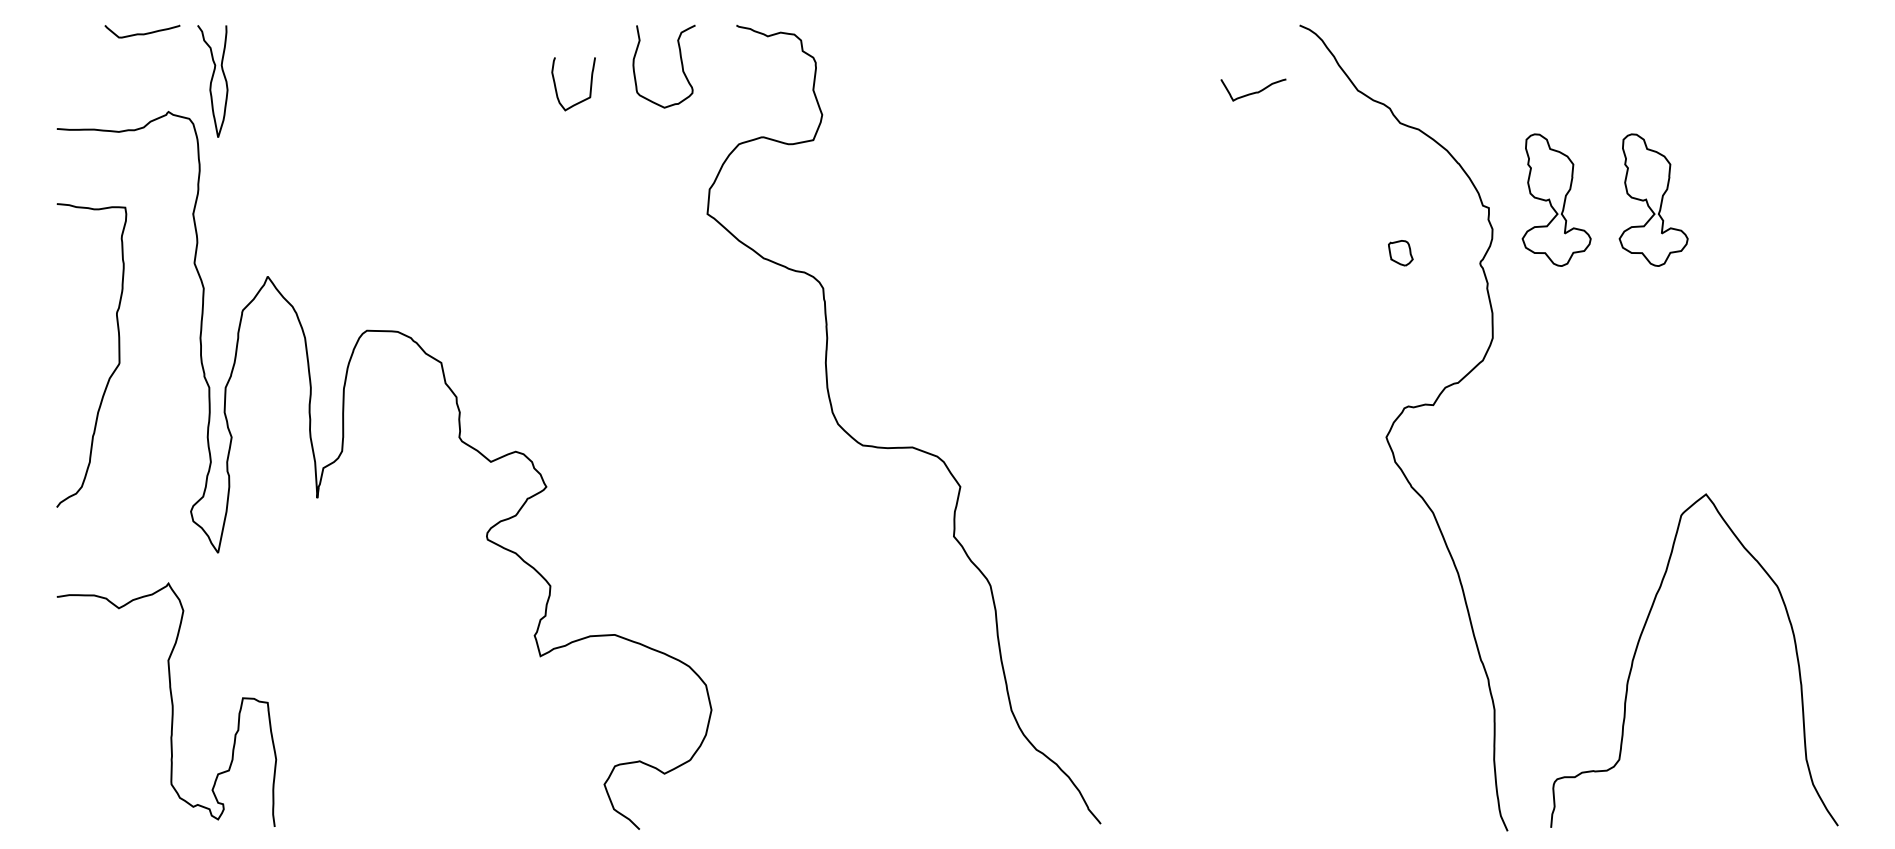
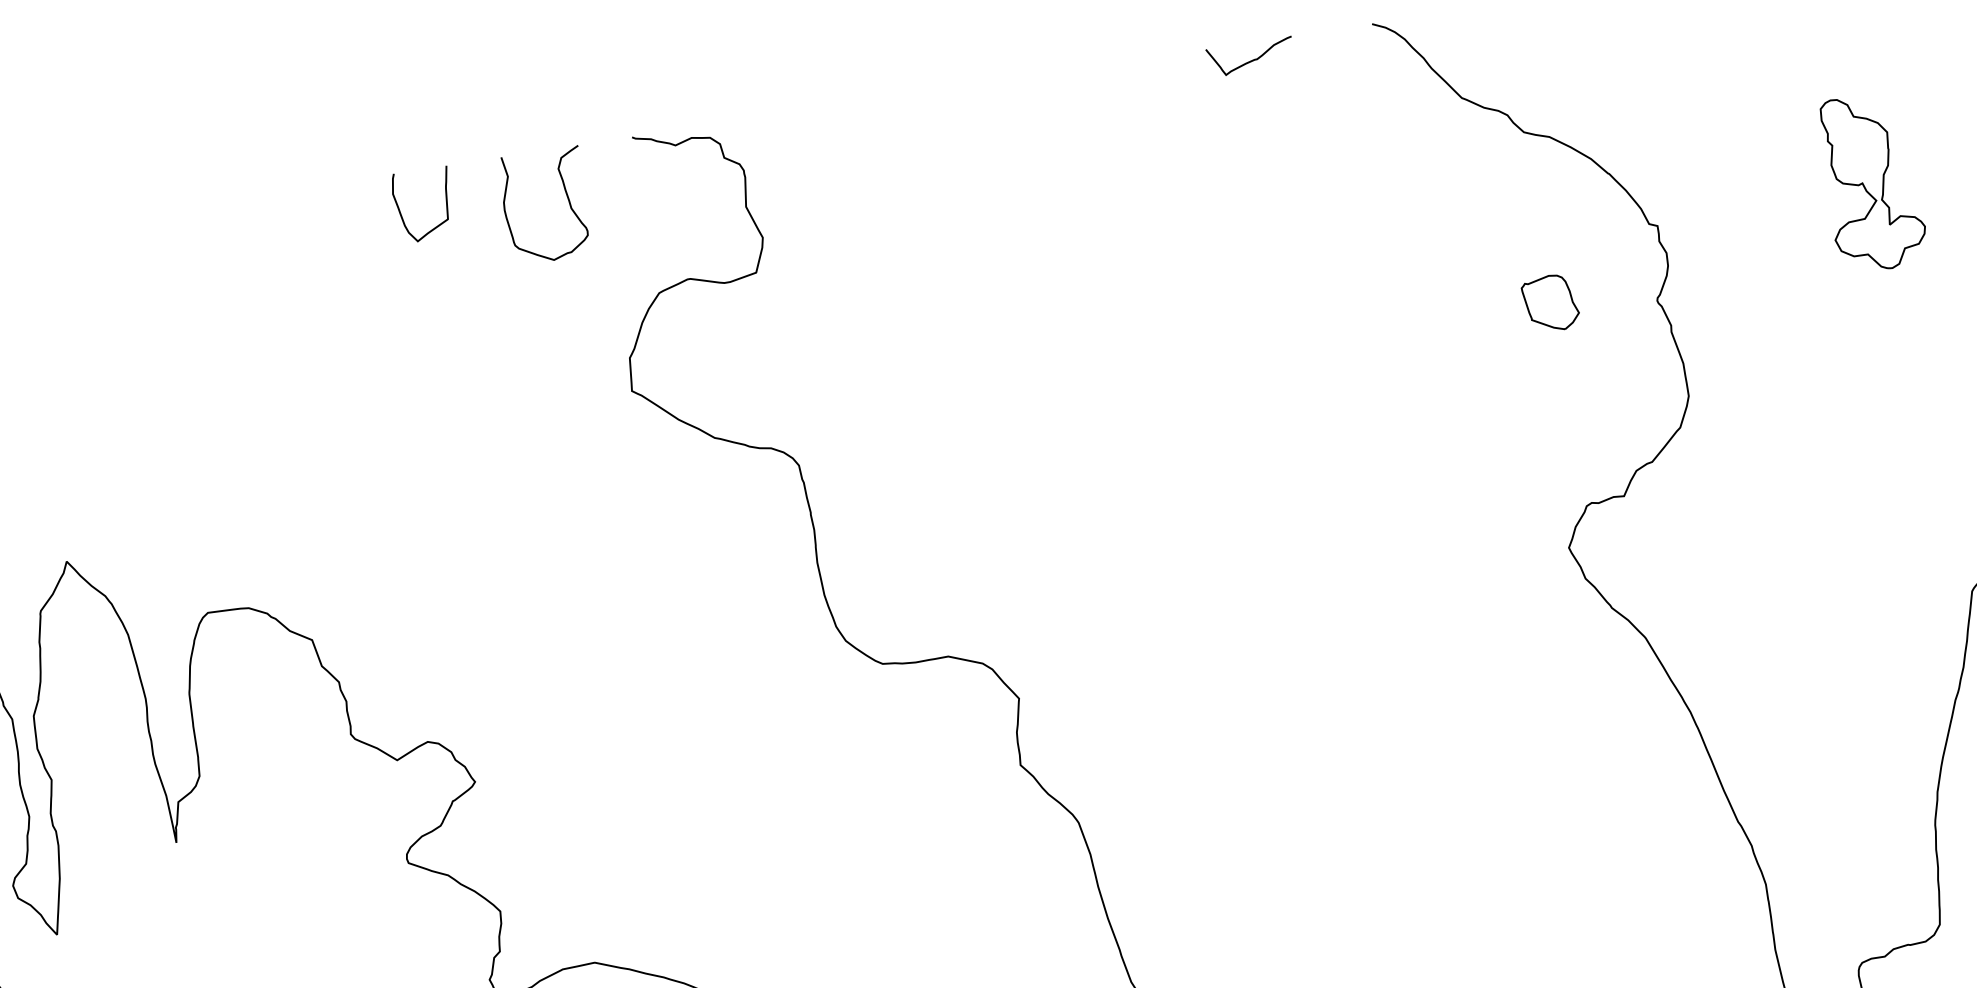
curve: (590, 84) -> (445, 202), moved
curve: (1255, 91) -> (1253, 58), moved
part: (1556, 199) -> (1744, 201), removed
part: (1400, 252) -> (1550, 302), size x1.67

